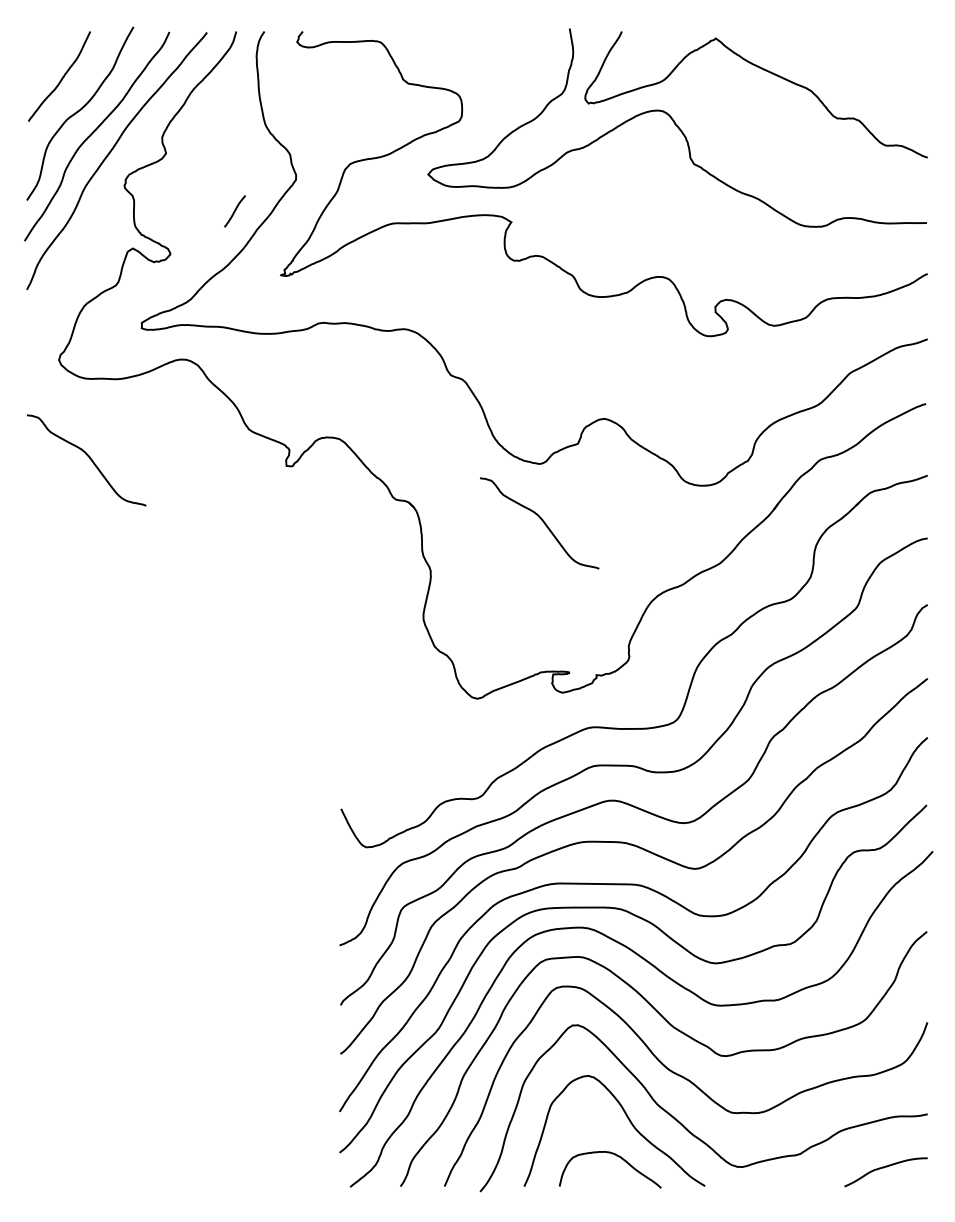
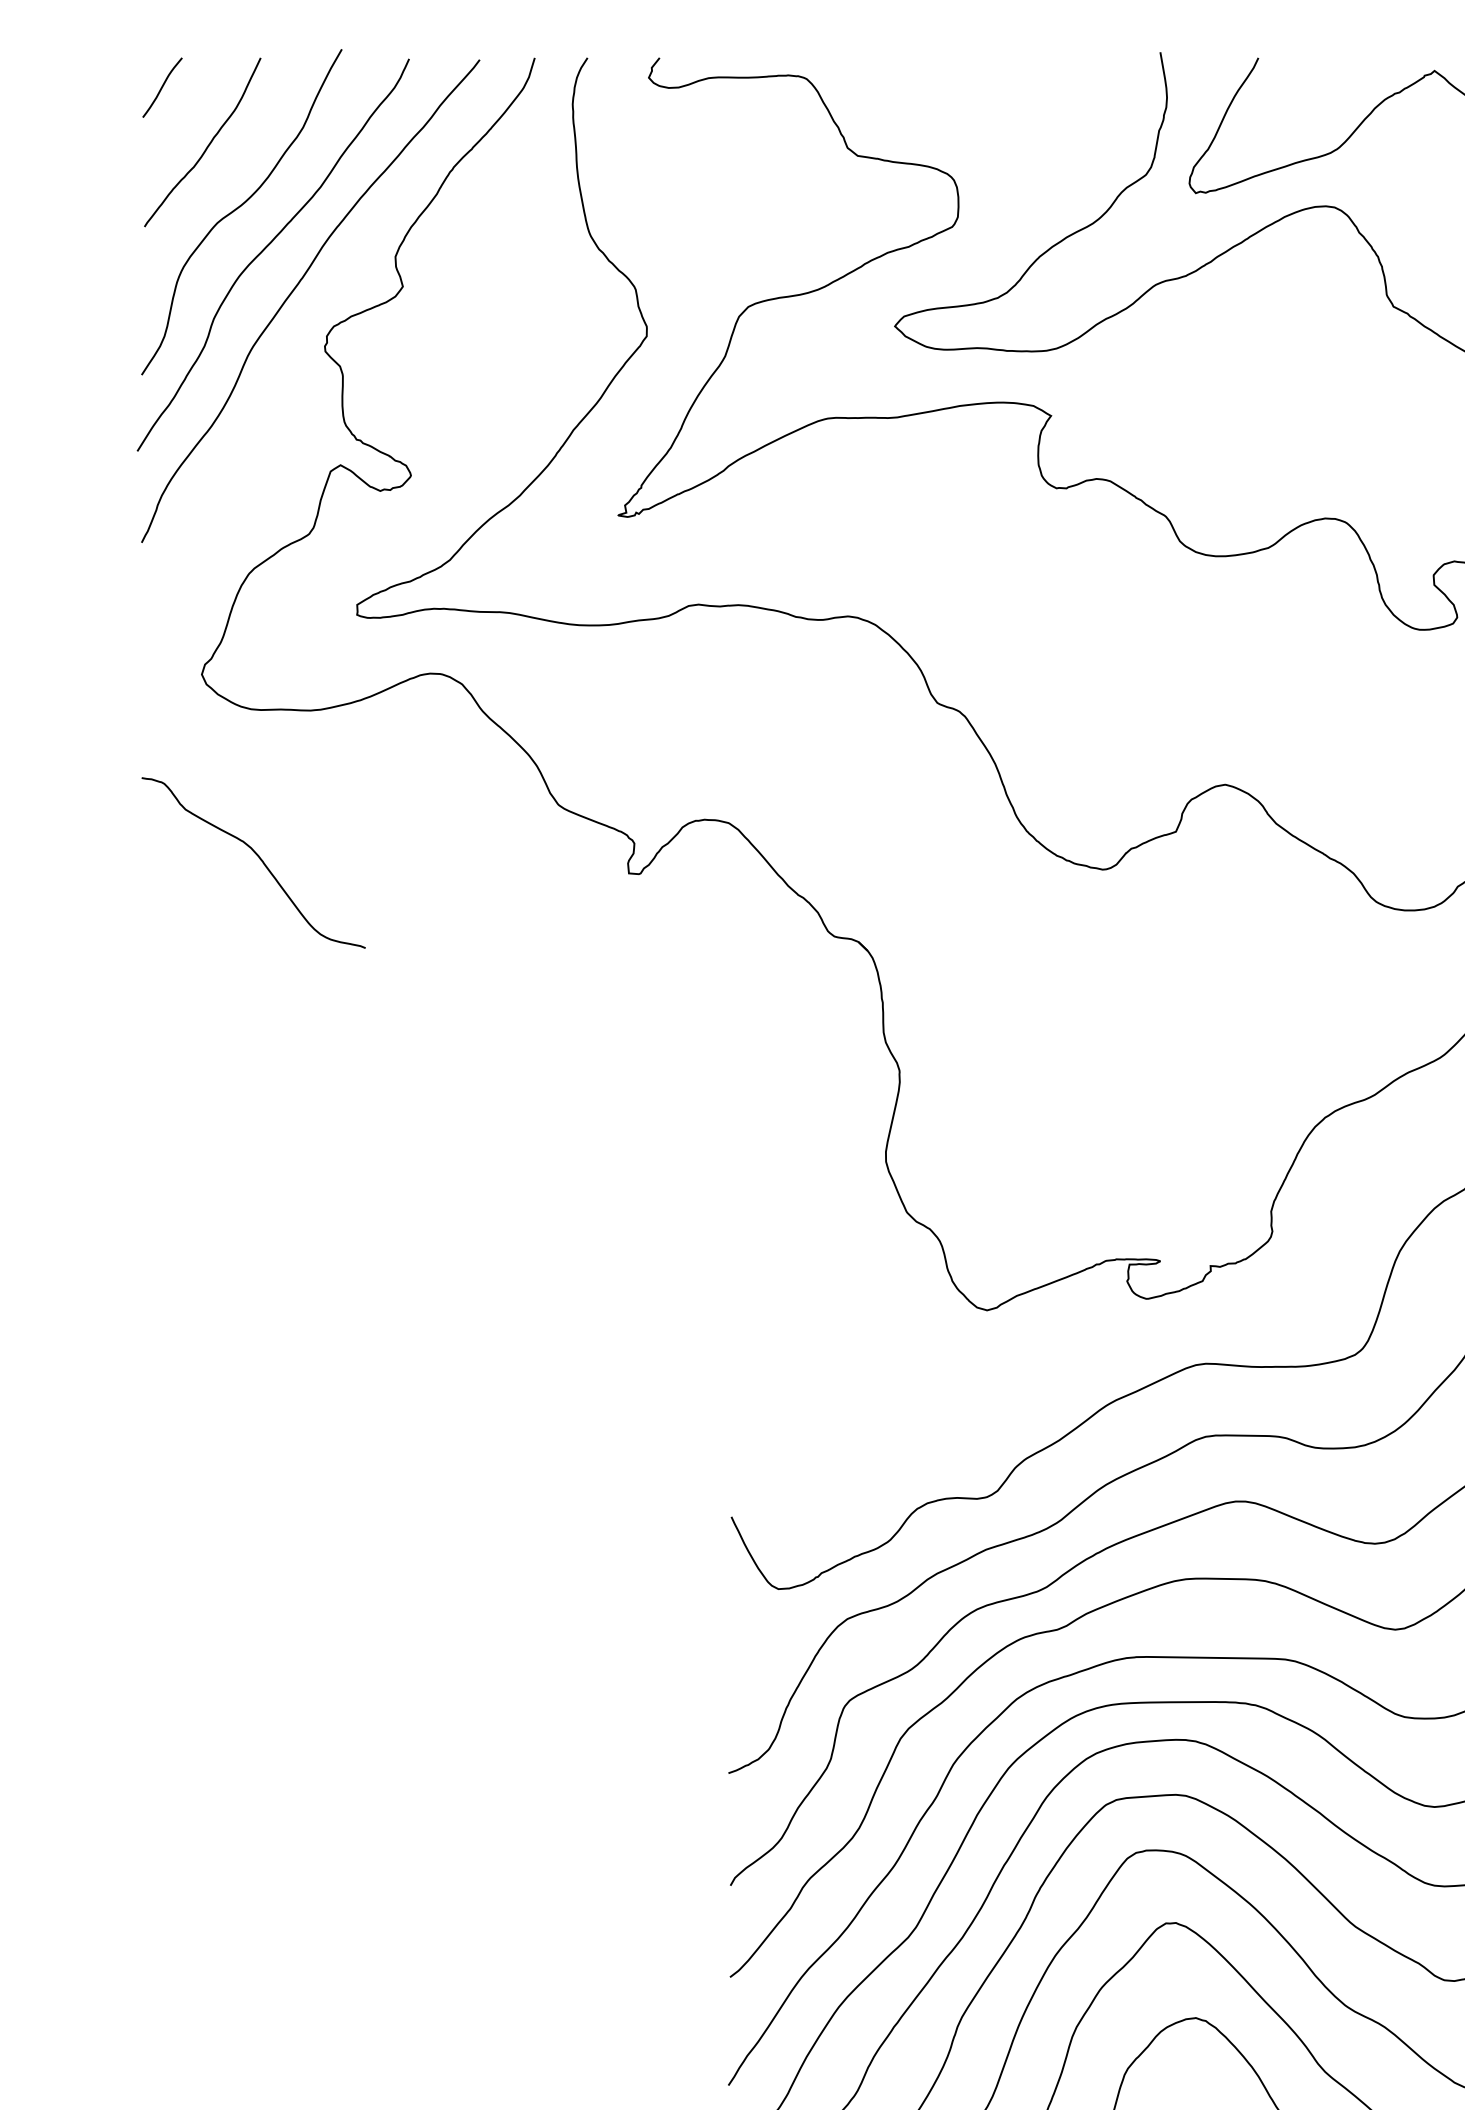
curve: (234, 211) -> (161, 87), moved
curve: (541, 520) -> (1107, 975), removed

